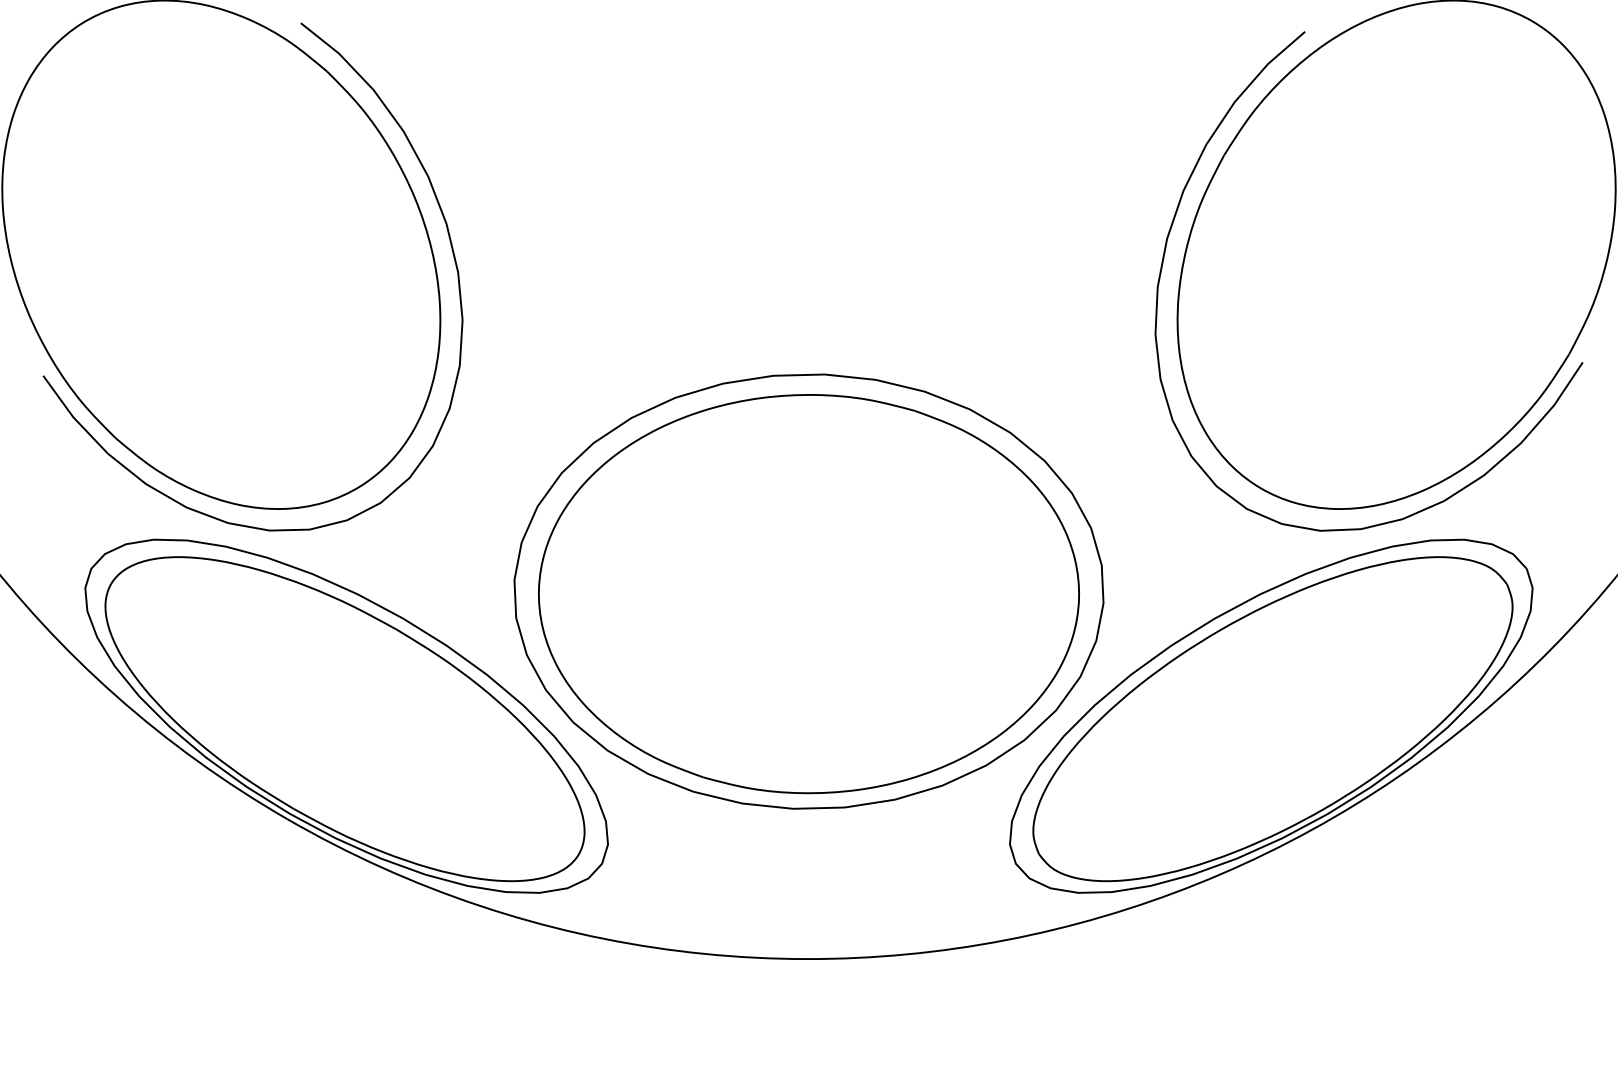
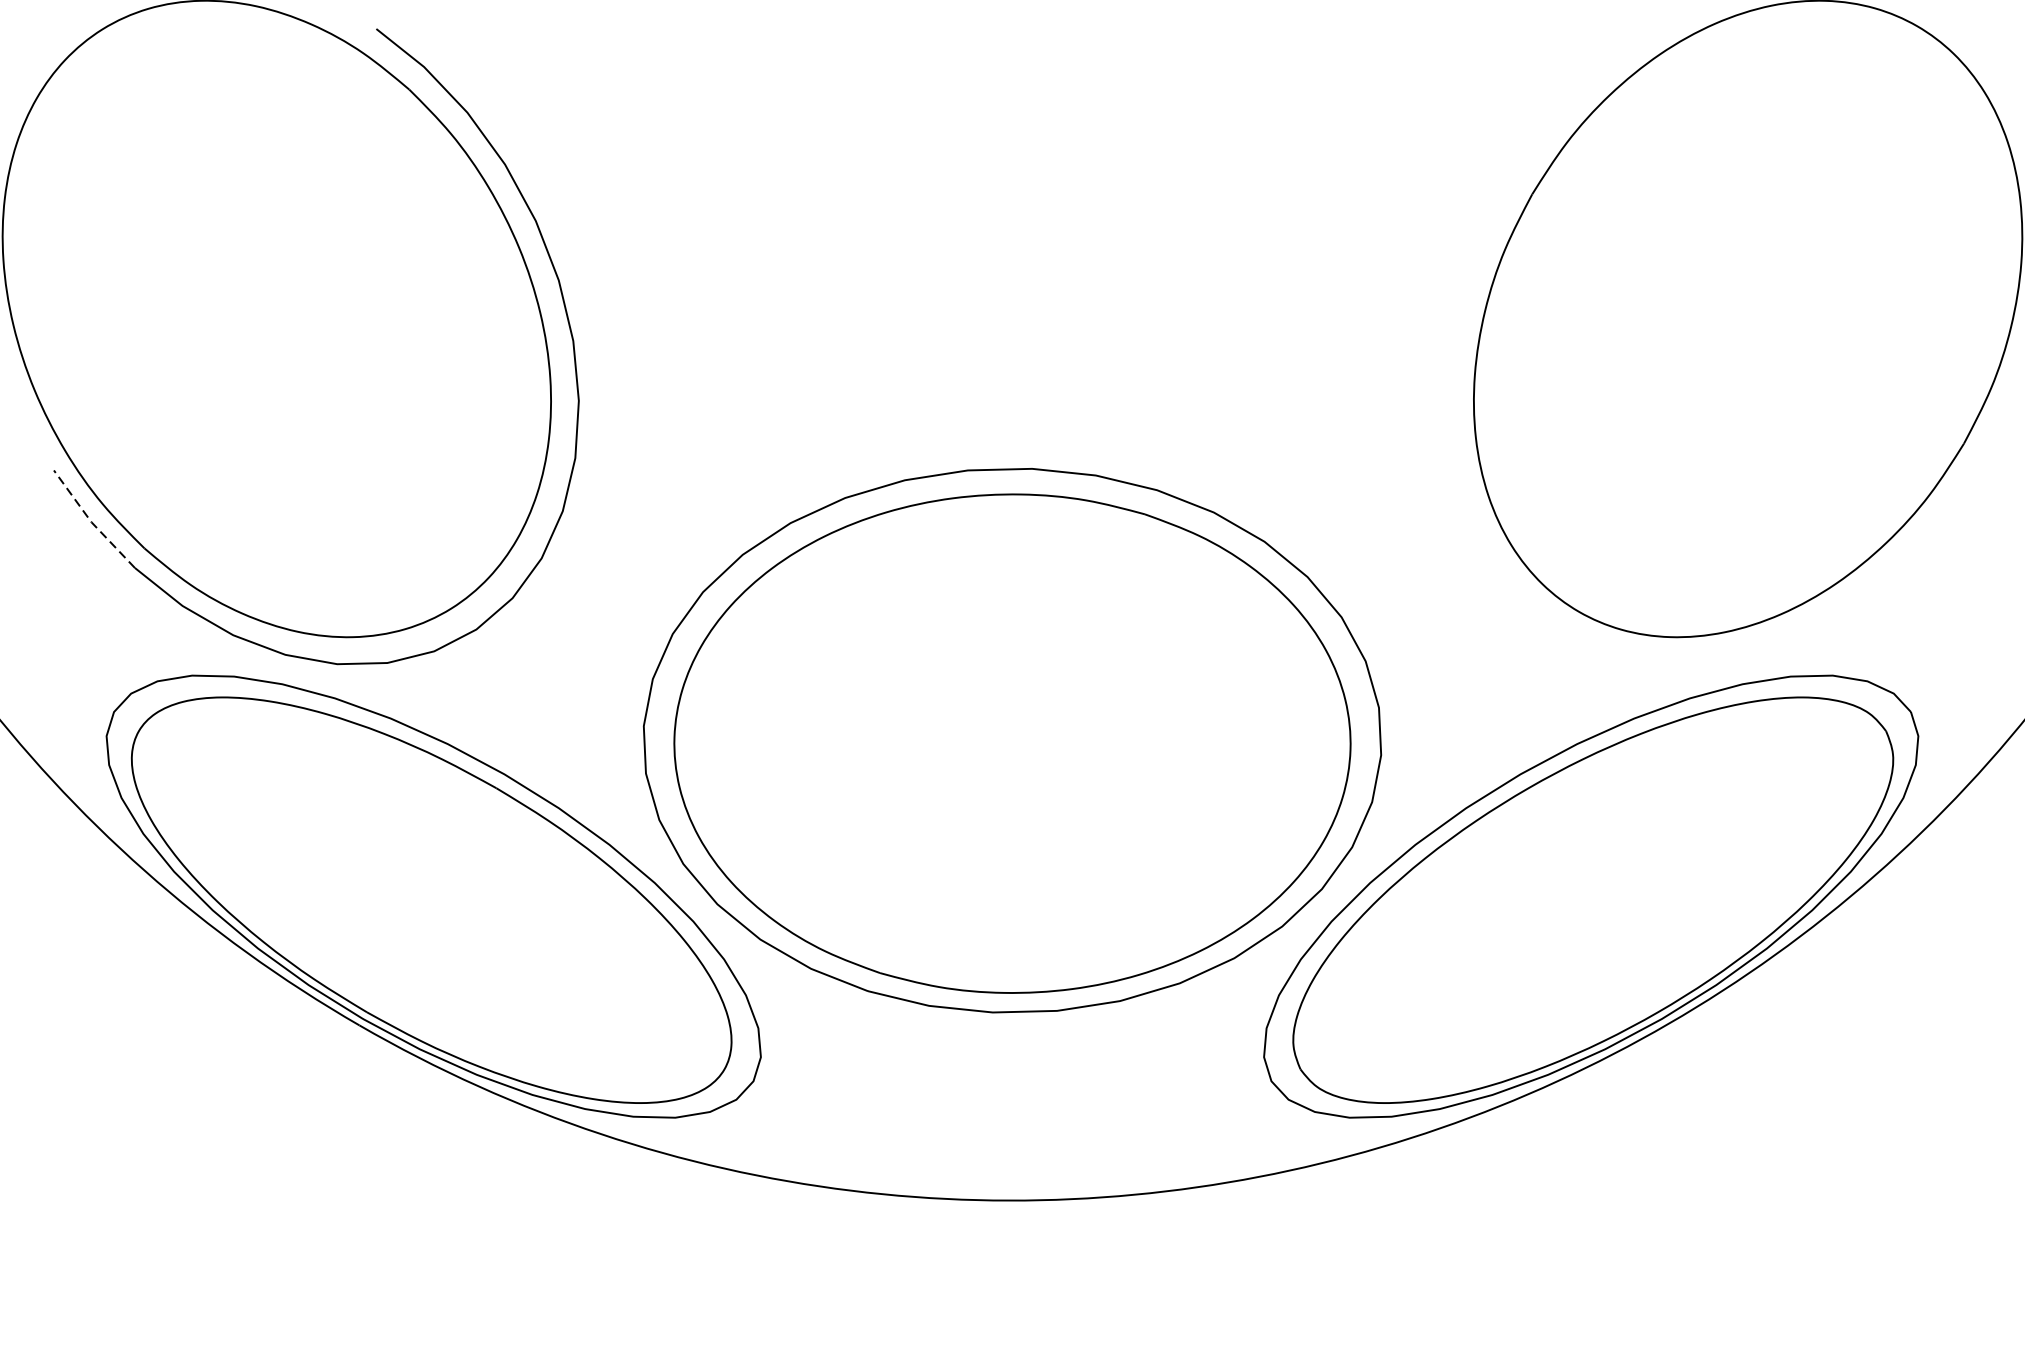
curve: (1177, 212) -> (1473, 266), removed
line: (73, 417) -> (91, 522), solid -> dashed

